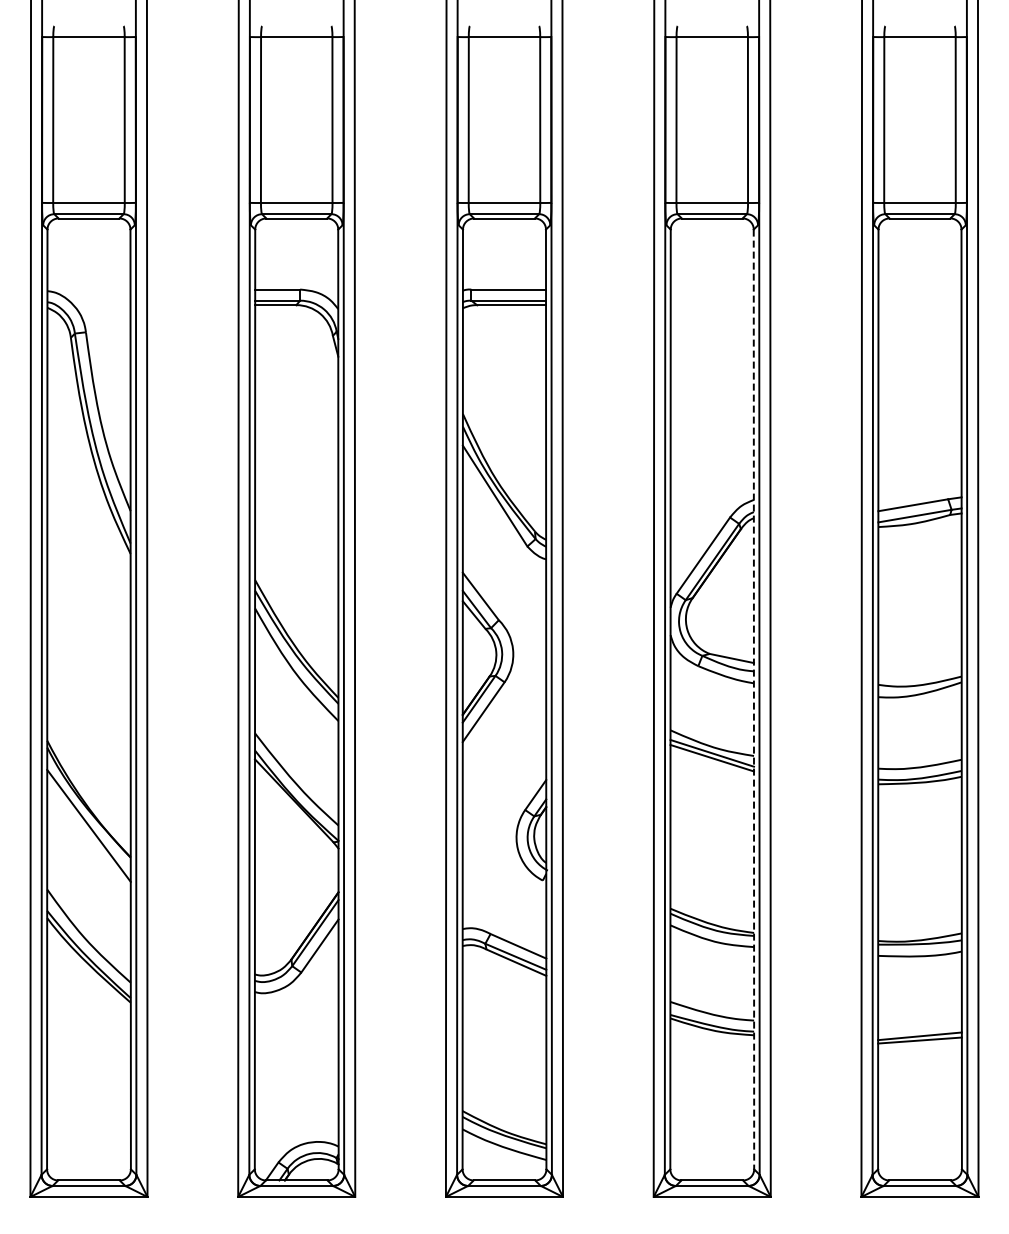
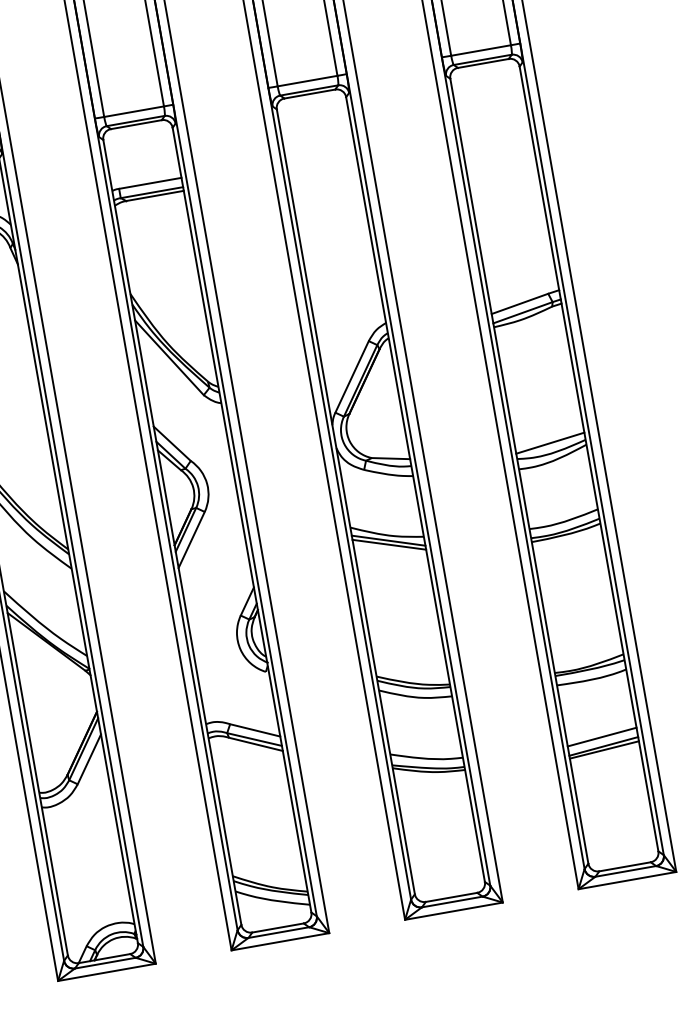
line: (919, 672) -> (549, 442), added
line: (753, 699) -> (415, 489), dashed -> solid
line: (919, 1024) -> (601, 736), added

